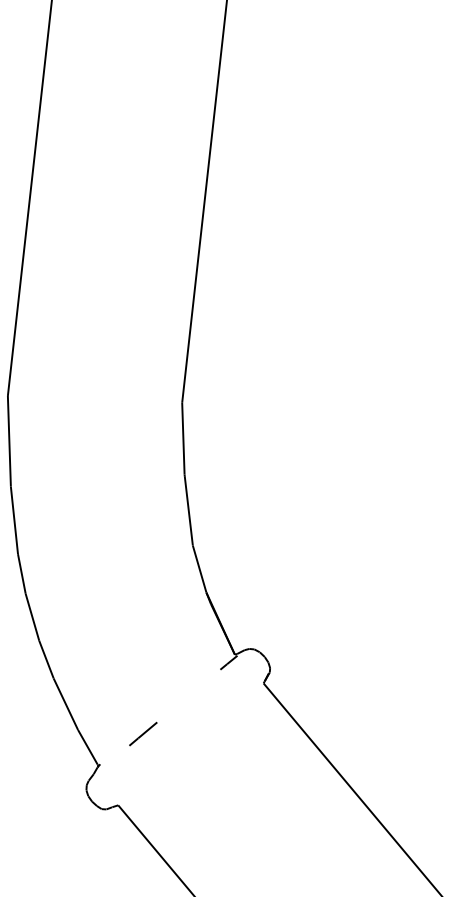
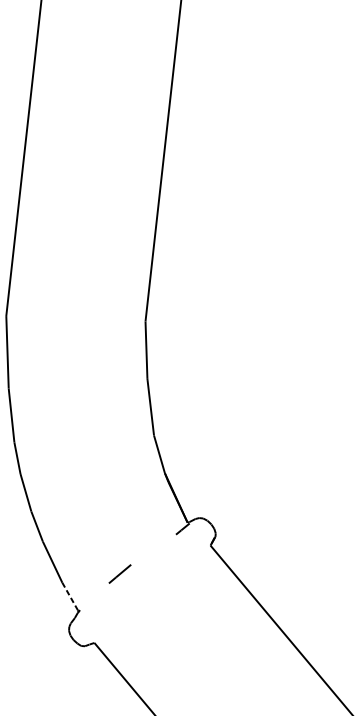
line: (143, 733) -> (120, 573), moved
line: (87, 747) -> (69, 596), solid -> dashed

